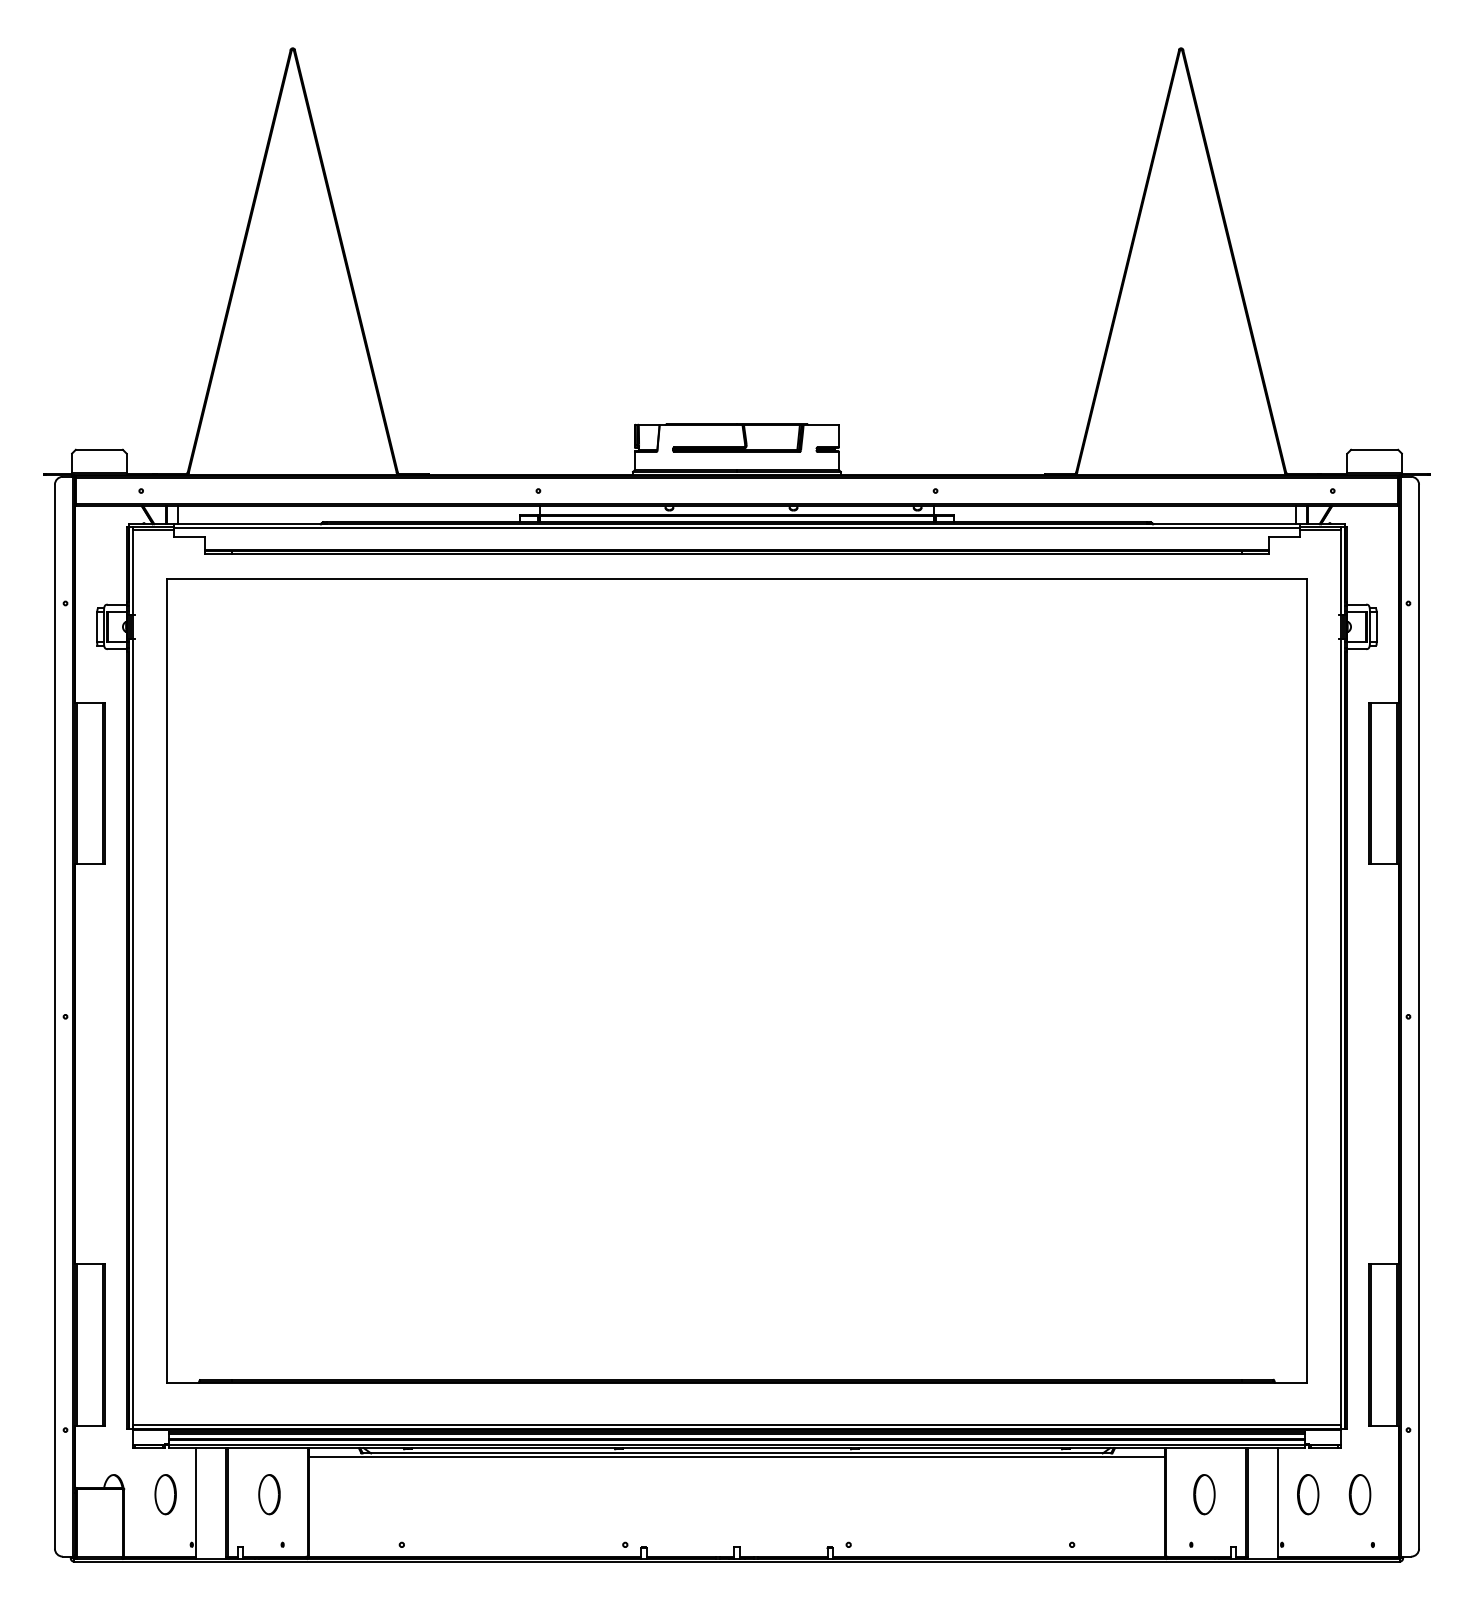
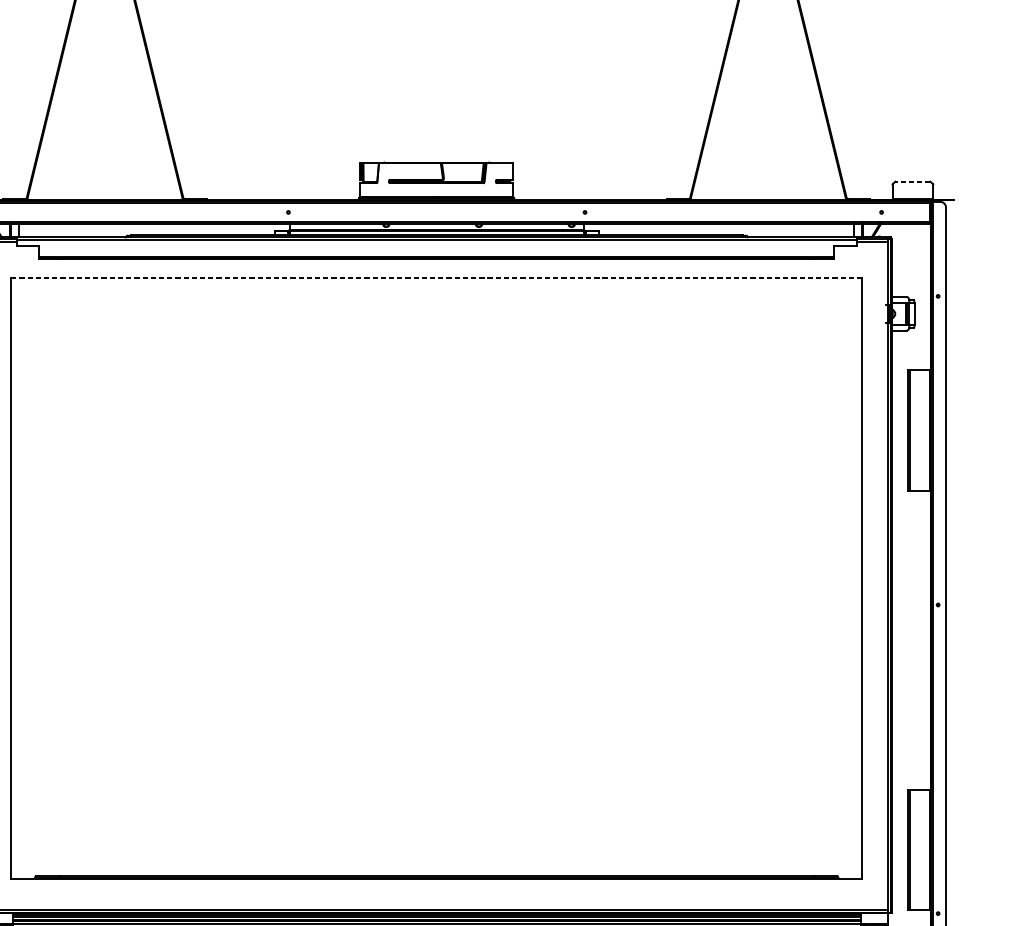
line: (1374, 449) -> (912, 181), solid -> dashed
line: (737, 579) -> (437, 278), solid -> dashed

